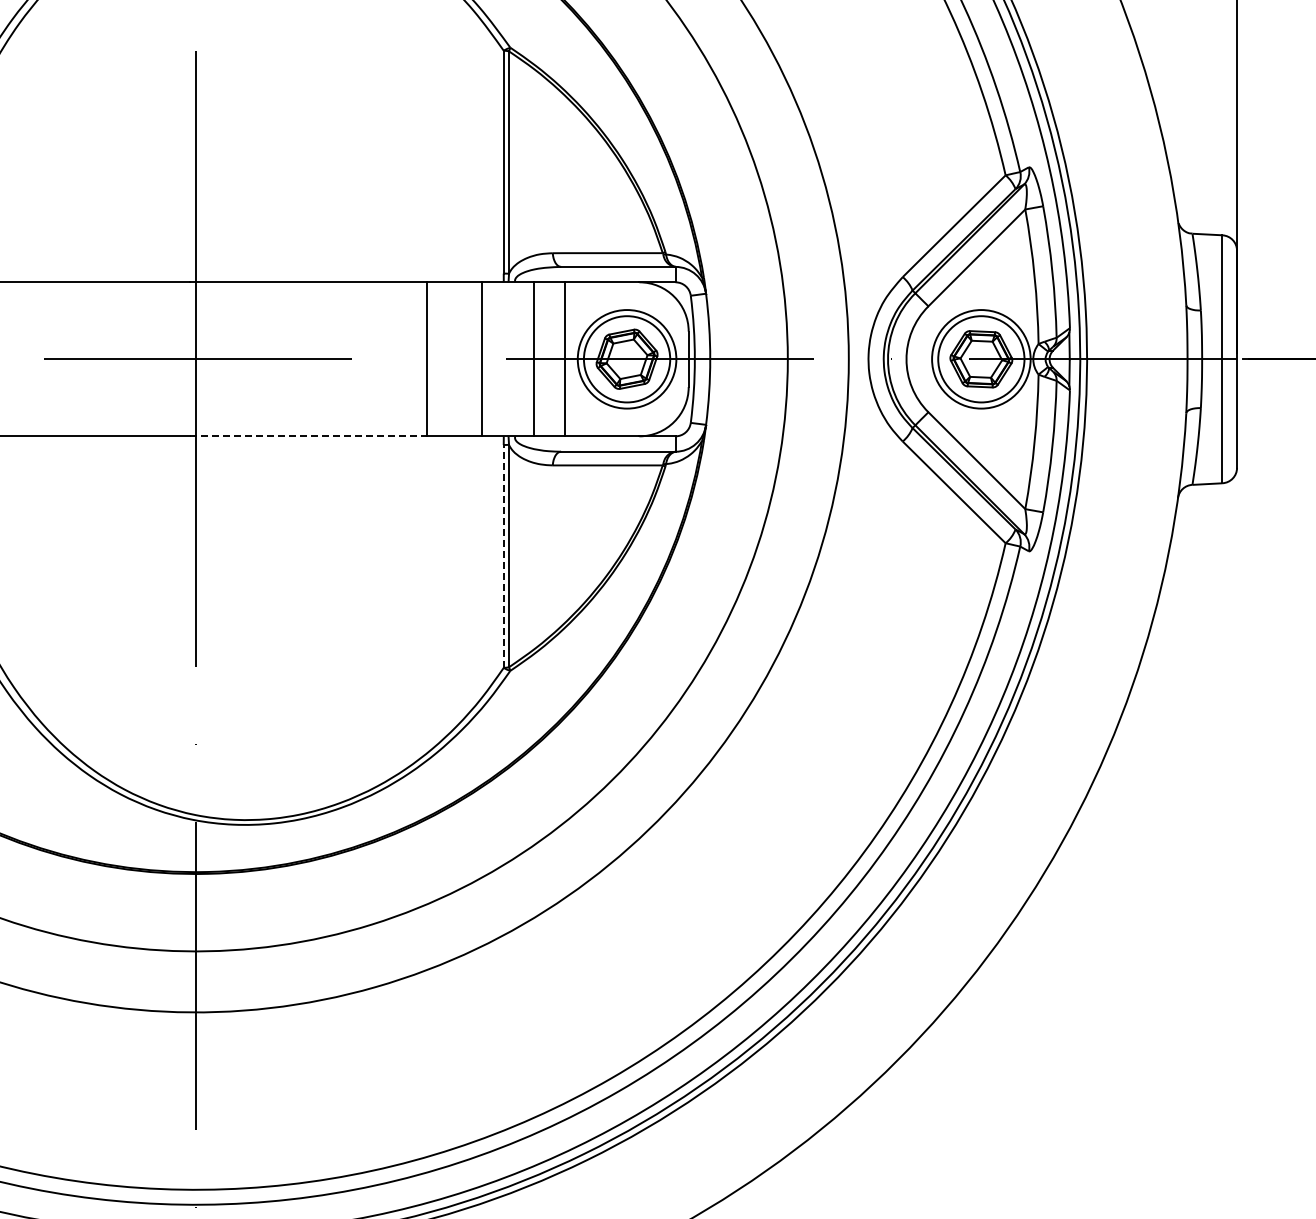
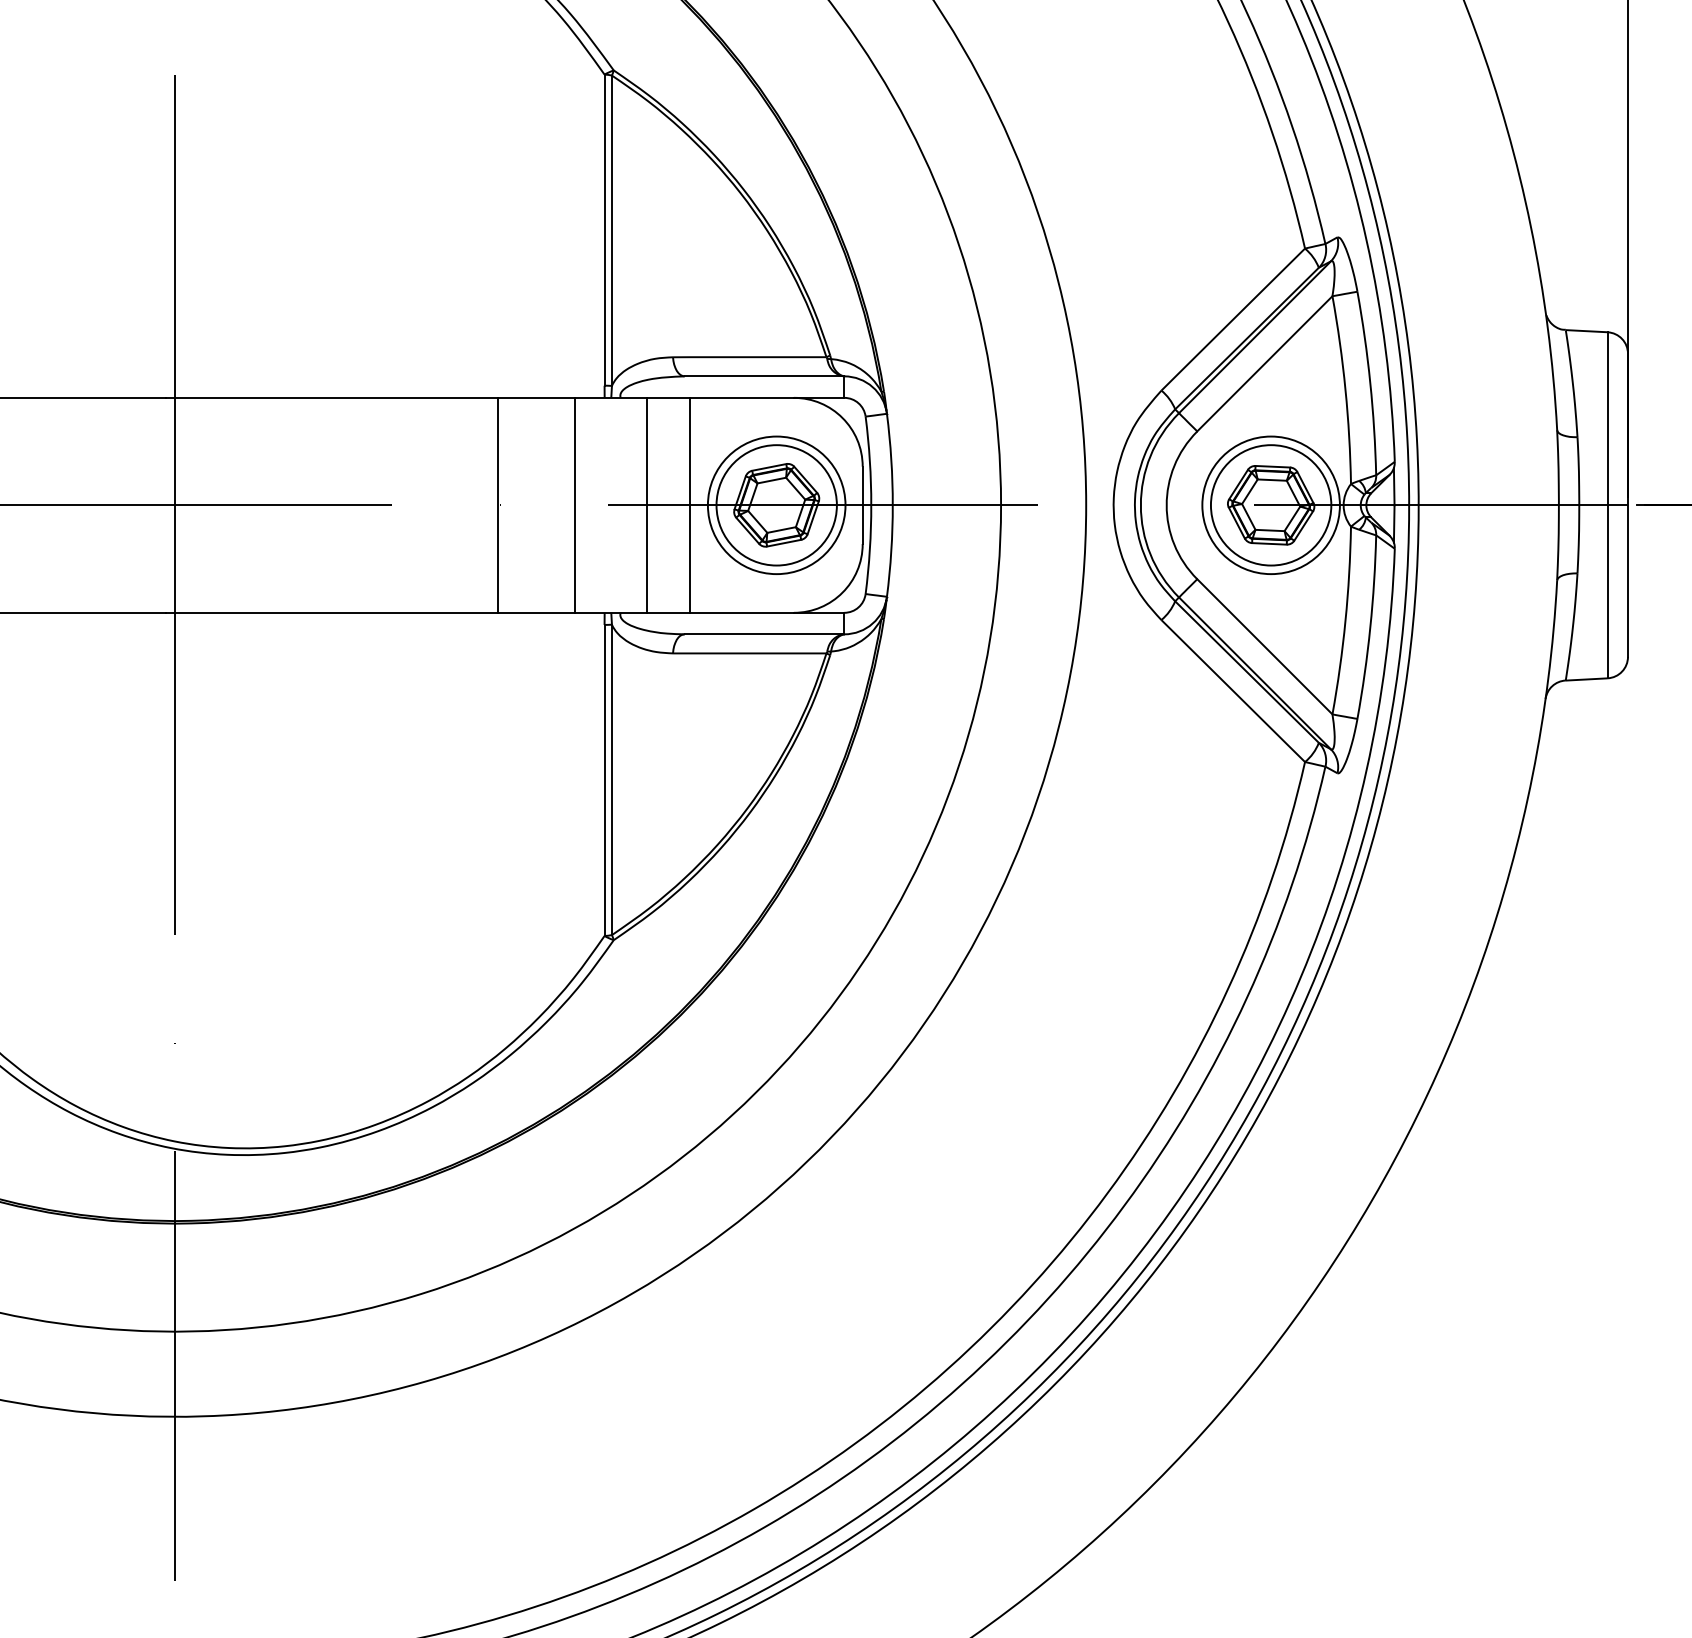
line: (308, 436) -> (332, 613), dashed -> solid
line: (503, 555) -> (604, 779), dashed -> solid

